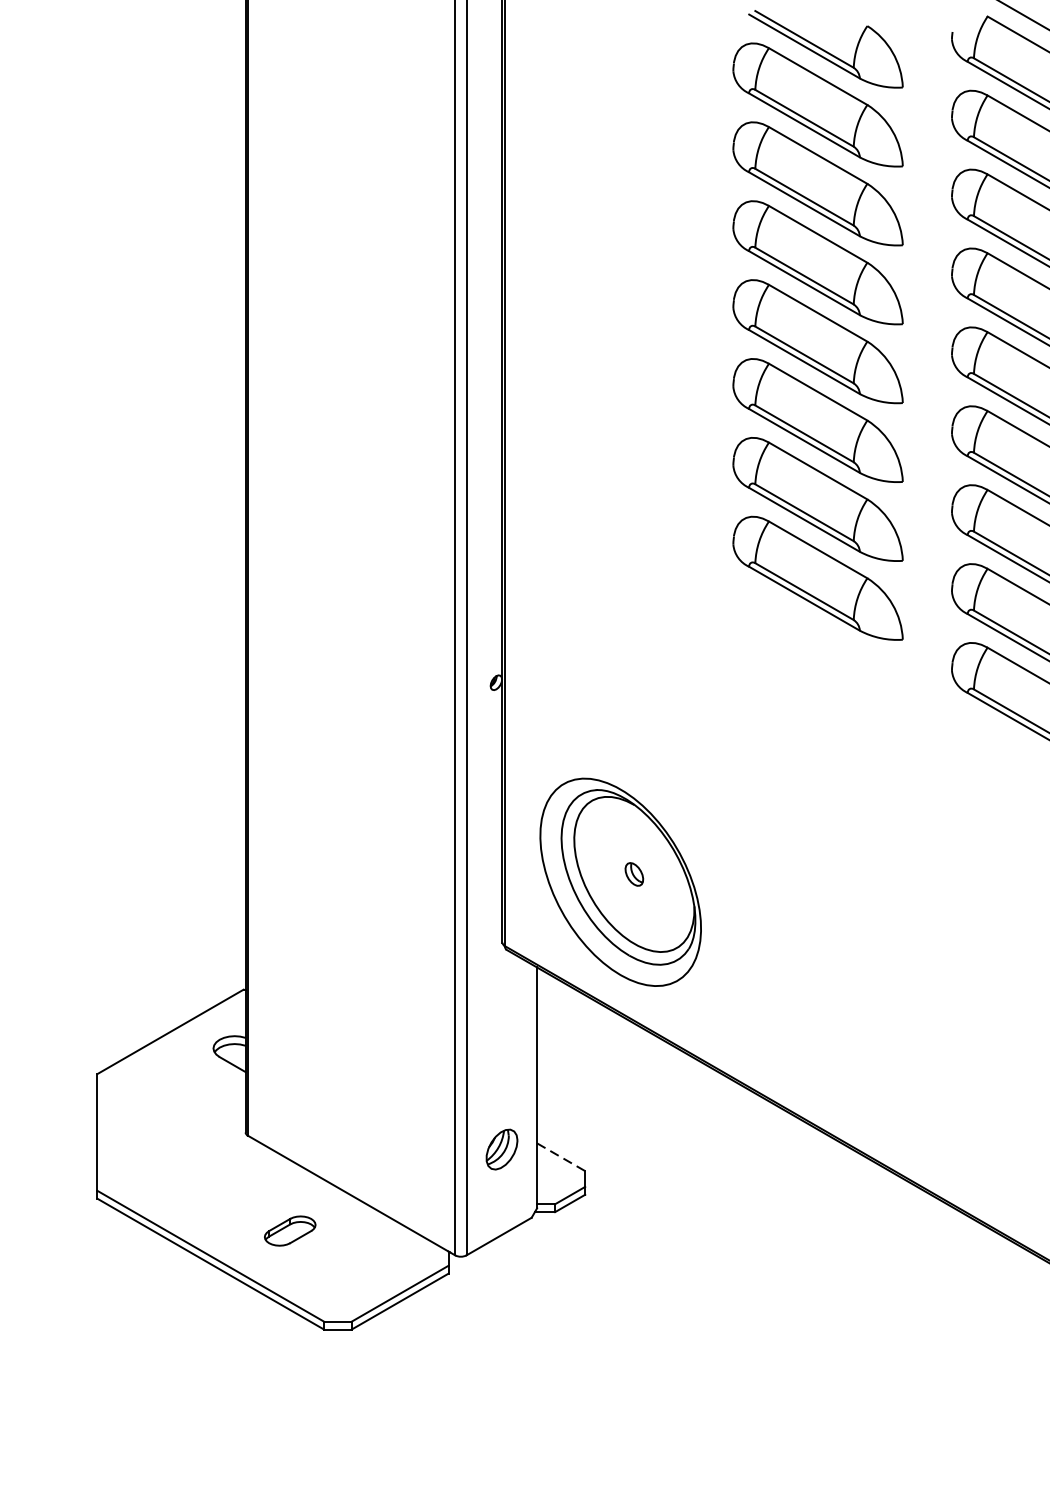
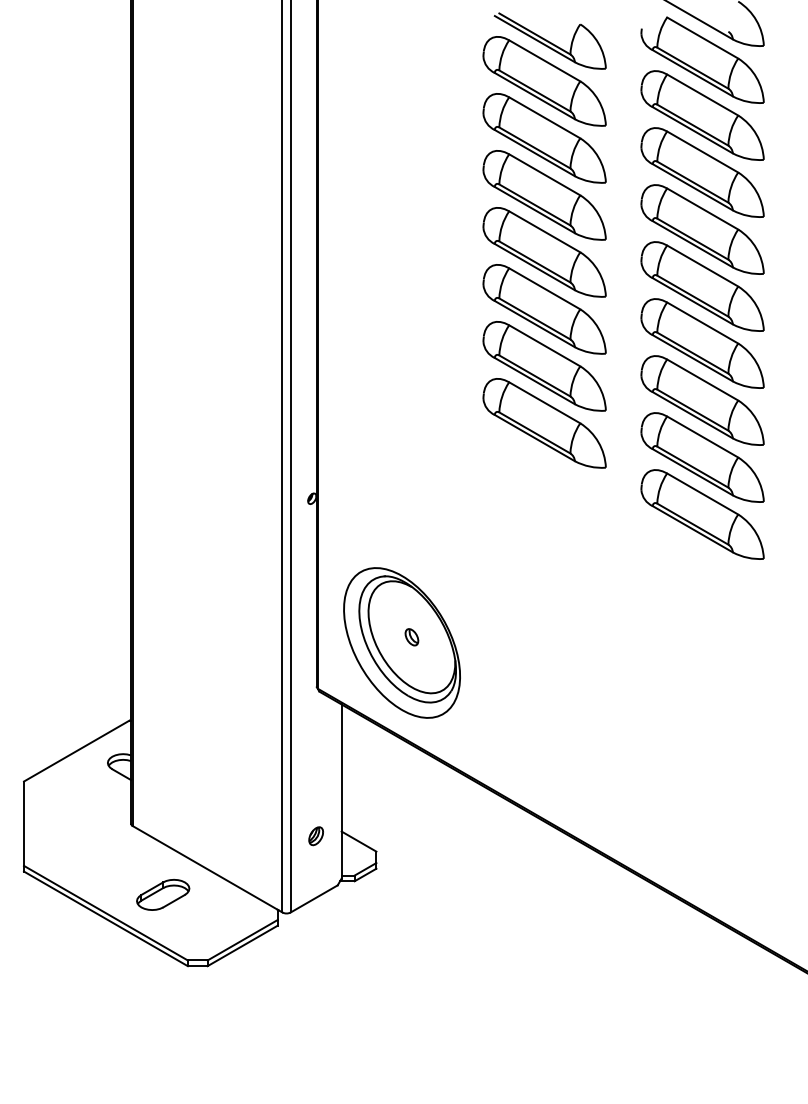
part: (500, 1150) -> (315, 836), size x0.62
line: (561, 1157) -> (359, 841), dashed -> solid
part: (290, 1230) -> (163, 894), size x1.43

